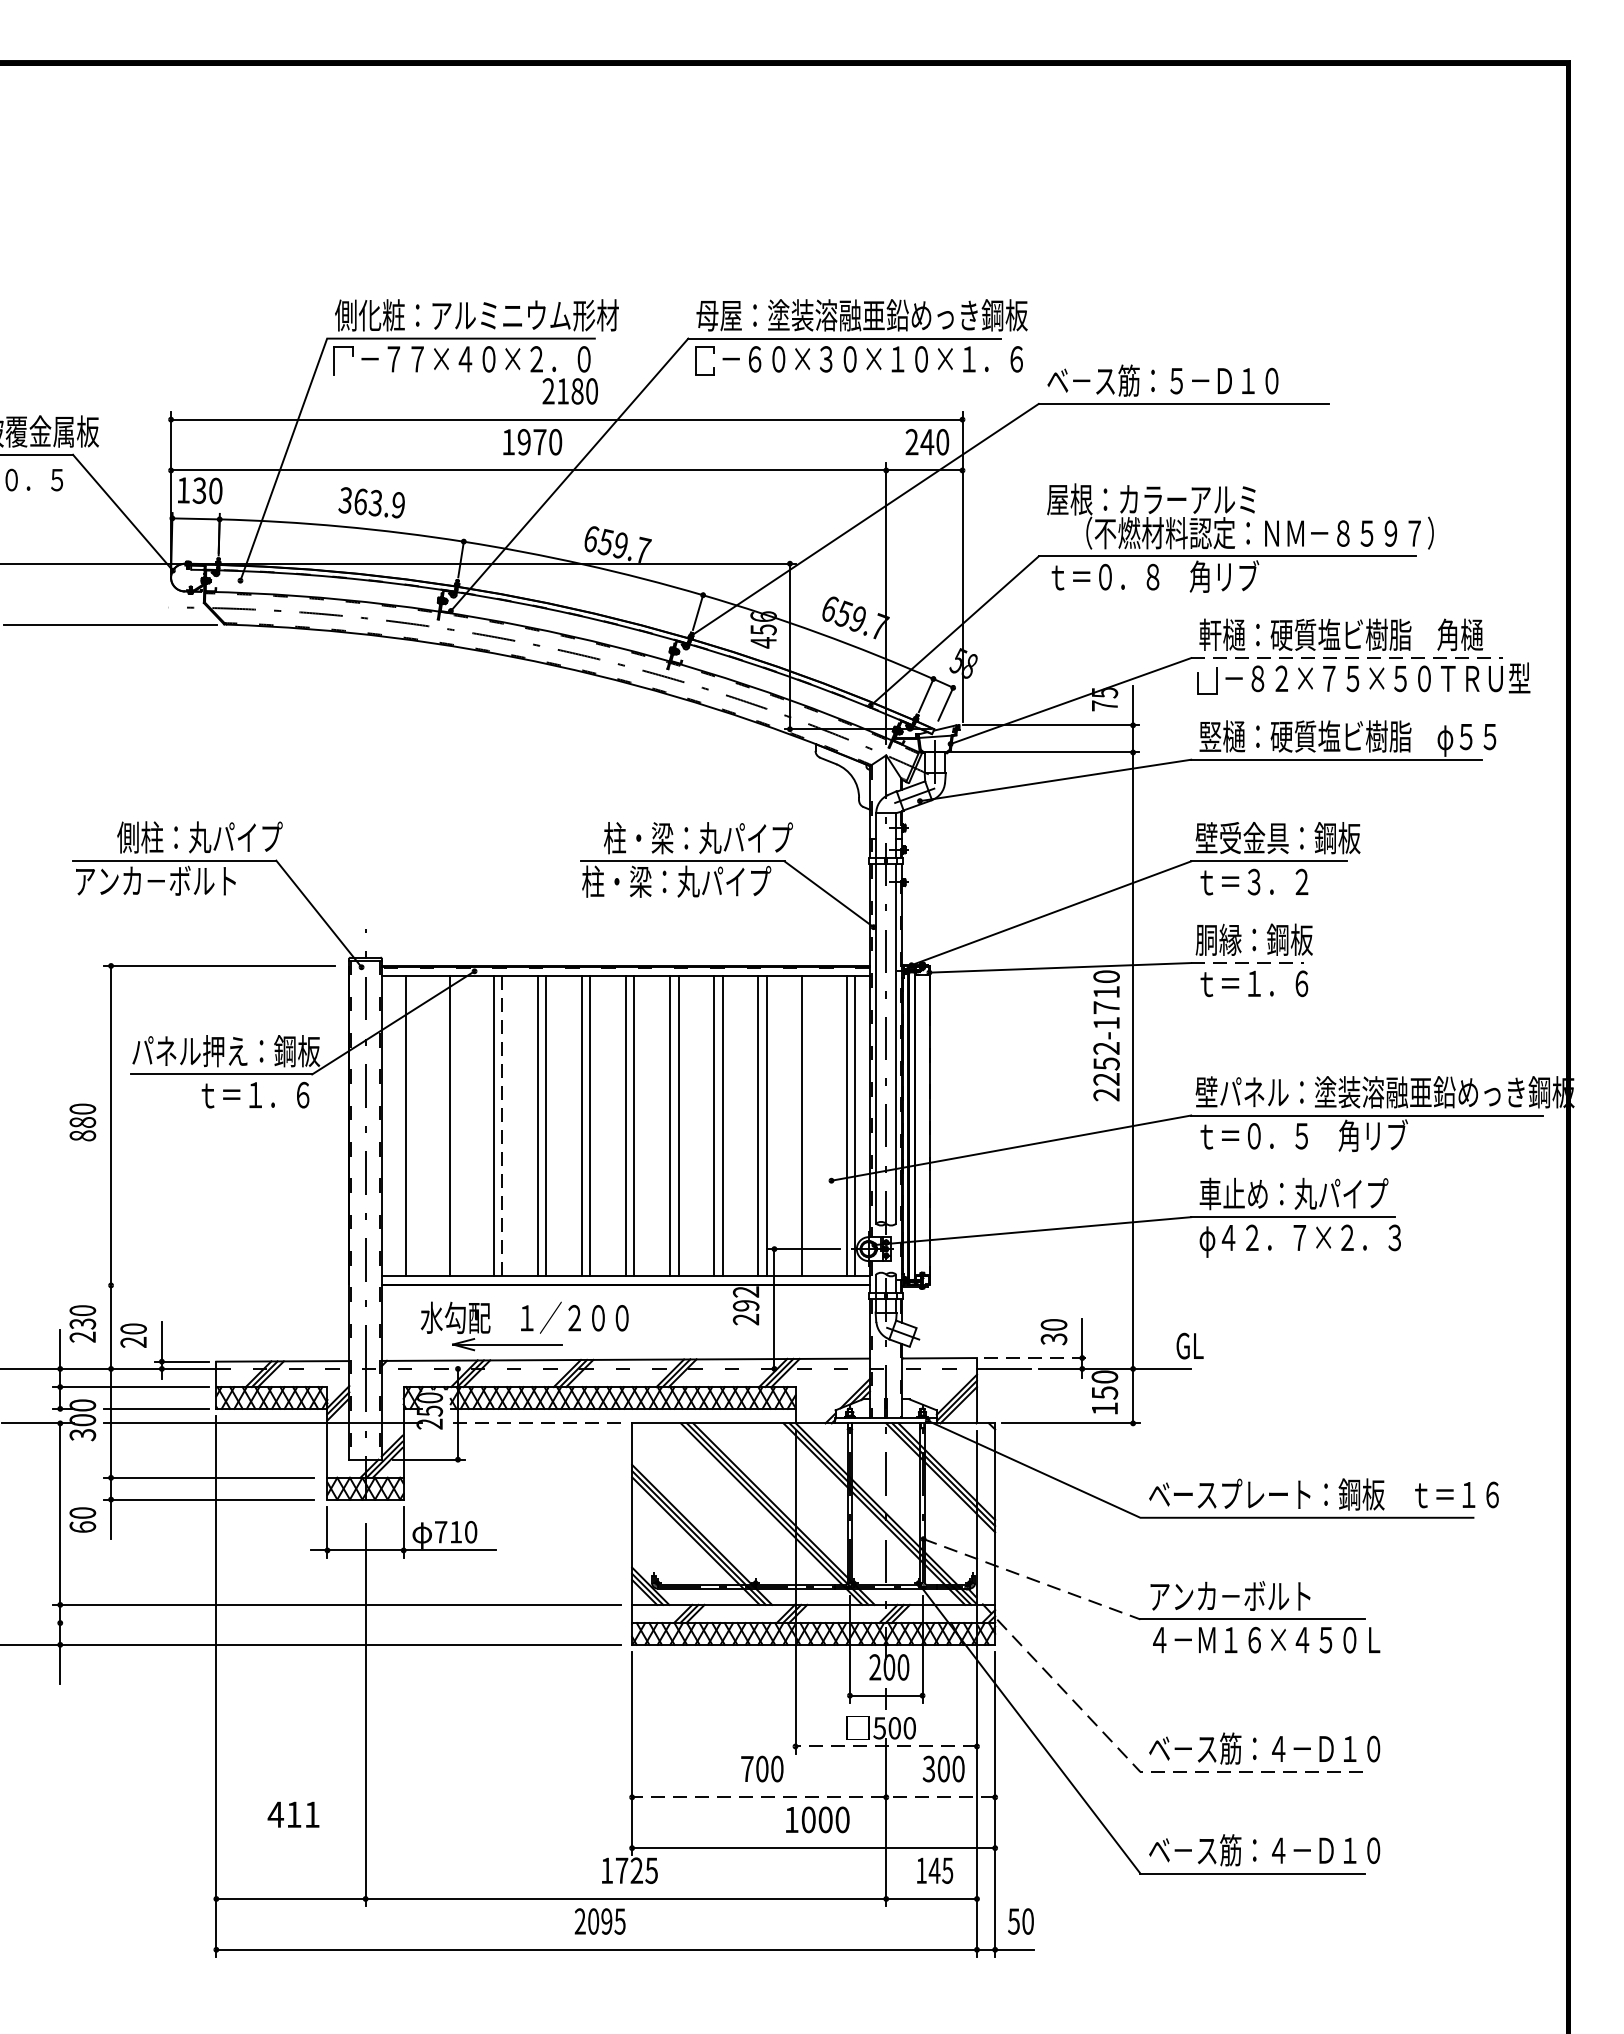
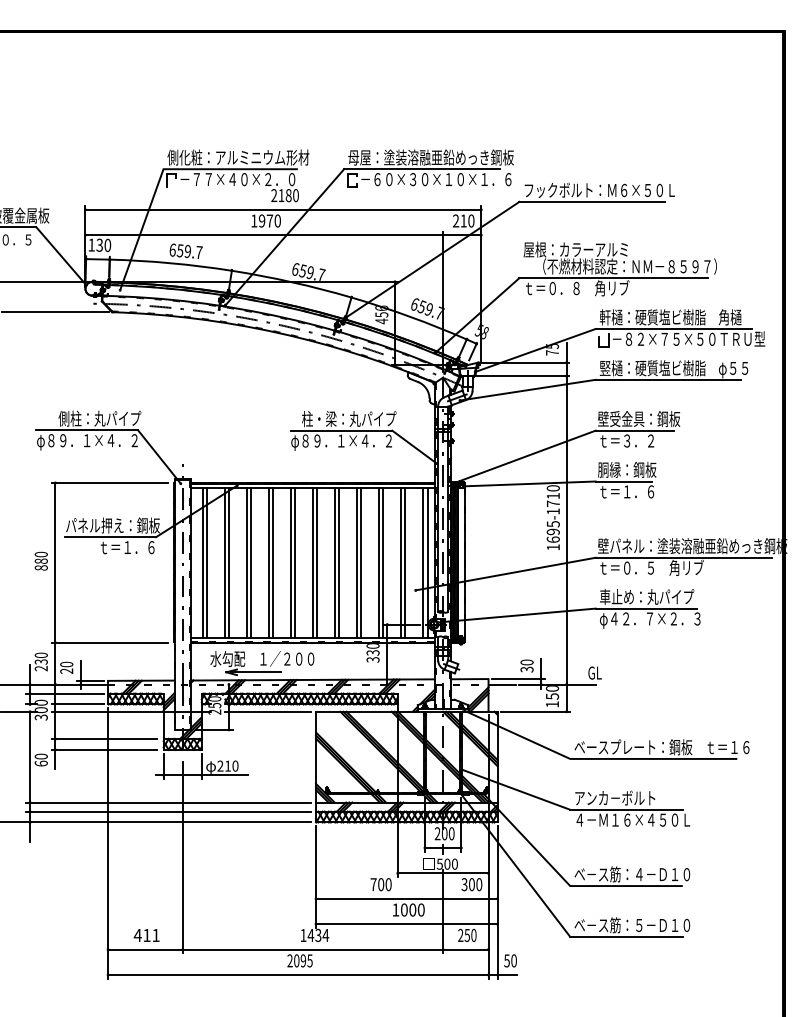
text: (1196, 381) -> (598, 190), ベ－ス筋：５－Ｄ１０ -> フックボルト：Ｍ６×５０Ｌ
text: (926, 441) -> (463, 220), 240 -> 210
text: (371, 503) -> (185, 251), 363.9 -> 659.7
line: (1348, 659) -> (674, 329), dashed -> solid
text: (175, 883) -> (87, 441), アンカ－ボルト -> φ８９．１×４．２
text: (683, 883) -> (341, 441), 柱・梁：丸パイプ -> φ８９．１×４．２
line: (1248, 963) -> (624, 481), dashed -> solid
text: (1104, 1070) -> (552, 535), 2252-1710 -> 1695-1710
line: (413, 1126) -> (206, 563), added
line: (457, 1126) -> (228, 563), added
line: (503, 1126) -> (251, 563), dashed -> solid
line: (811, 1126) -> (405, 563), added
line: (219, 1284) -> (109, 642), added
text: (745, 1306) -> (372, 653), 292 -> 330
line: (1036, 1358) -> (518, 679), dashed -> solid
line: (535, 1422) -> (267, 711), dashed -> solid
text: (441, 1530) -> (220, 765), 710 -> 210
line: (1032, 1578) -> (516, 789), dashed -> solid
line: (337, 1622) -> (168, 811), added
line: (884, 1746) -> (442, 873), dashed -> solid
line: (1132, 1762) -> (566, 881), dashed -> solid
line: (812, 1796) -> (406, 898), dashed -> solid
text: (293, 1814) -> (146, 935), moved
text: (1278, 1850) -> (639, 925), ベ－ス筋：４－Ｄ１０ -> ベ－ス筋：５－Ｄ１０
text: (637, 1870) -> (318, 935), 1725 -> 1434
text: (934, 1870) -> (467, 935), 145 -> 250

